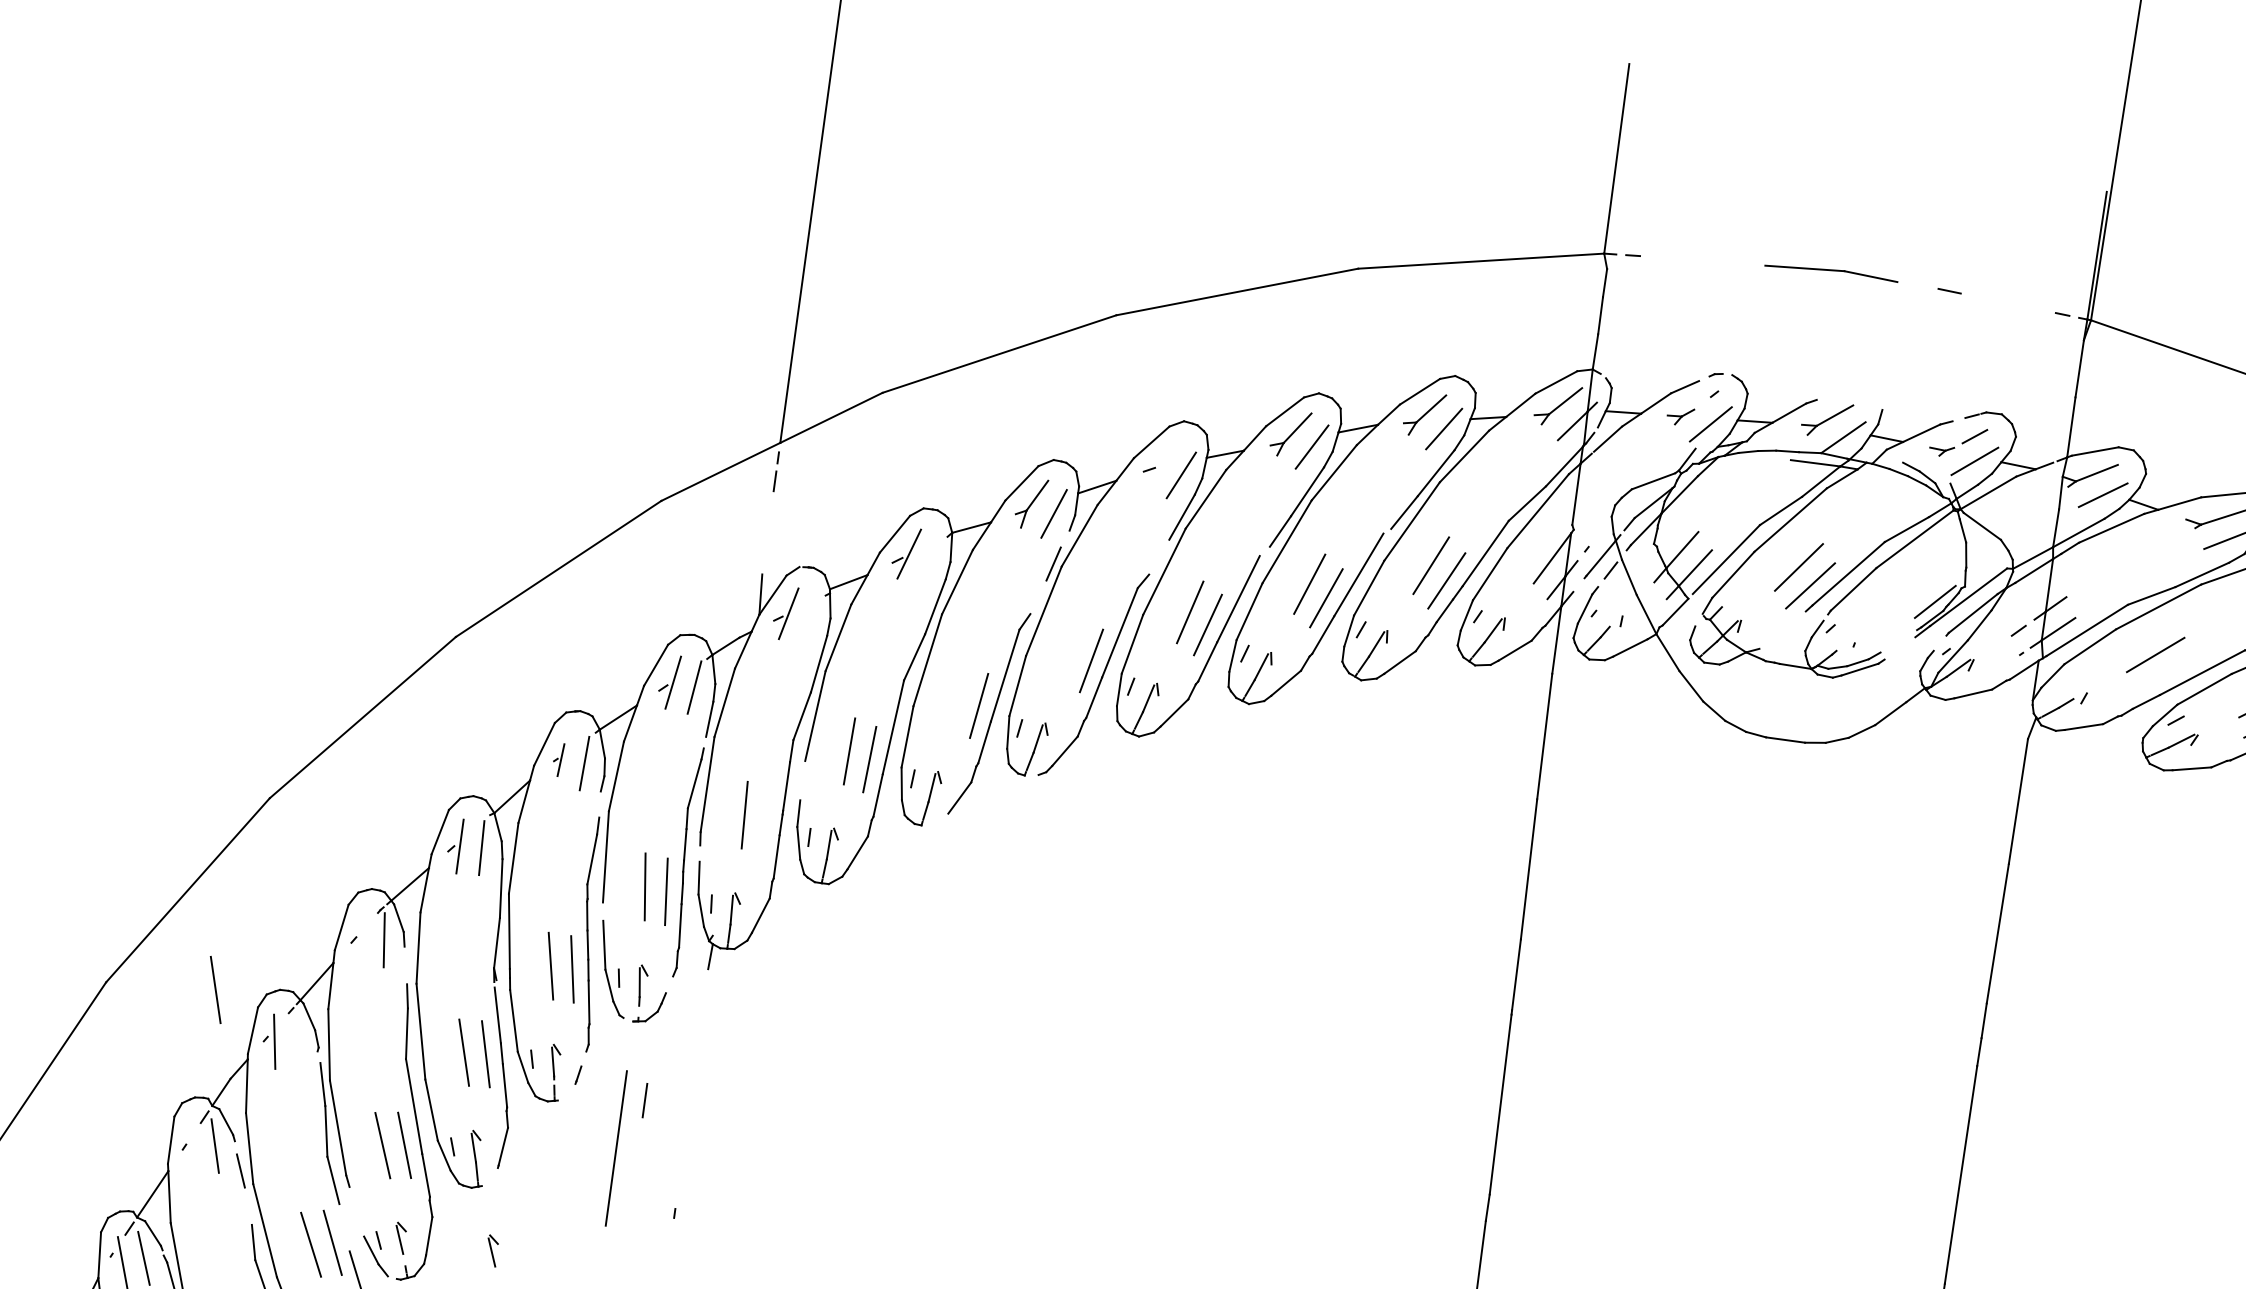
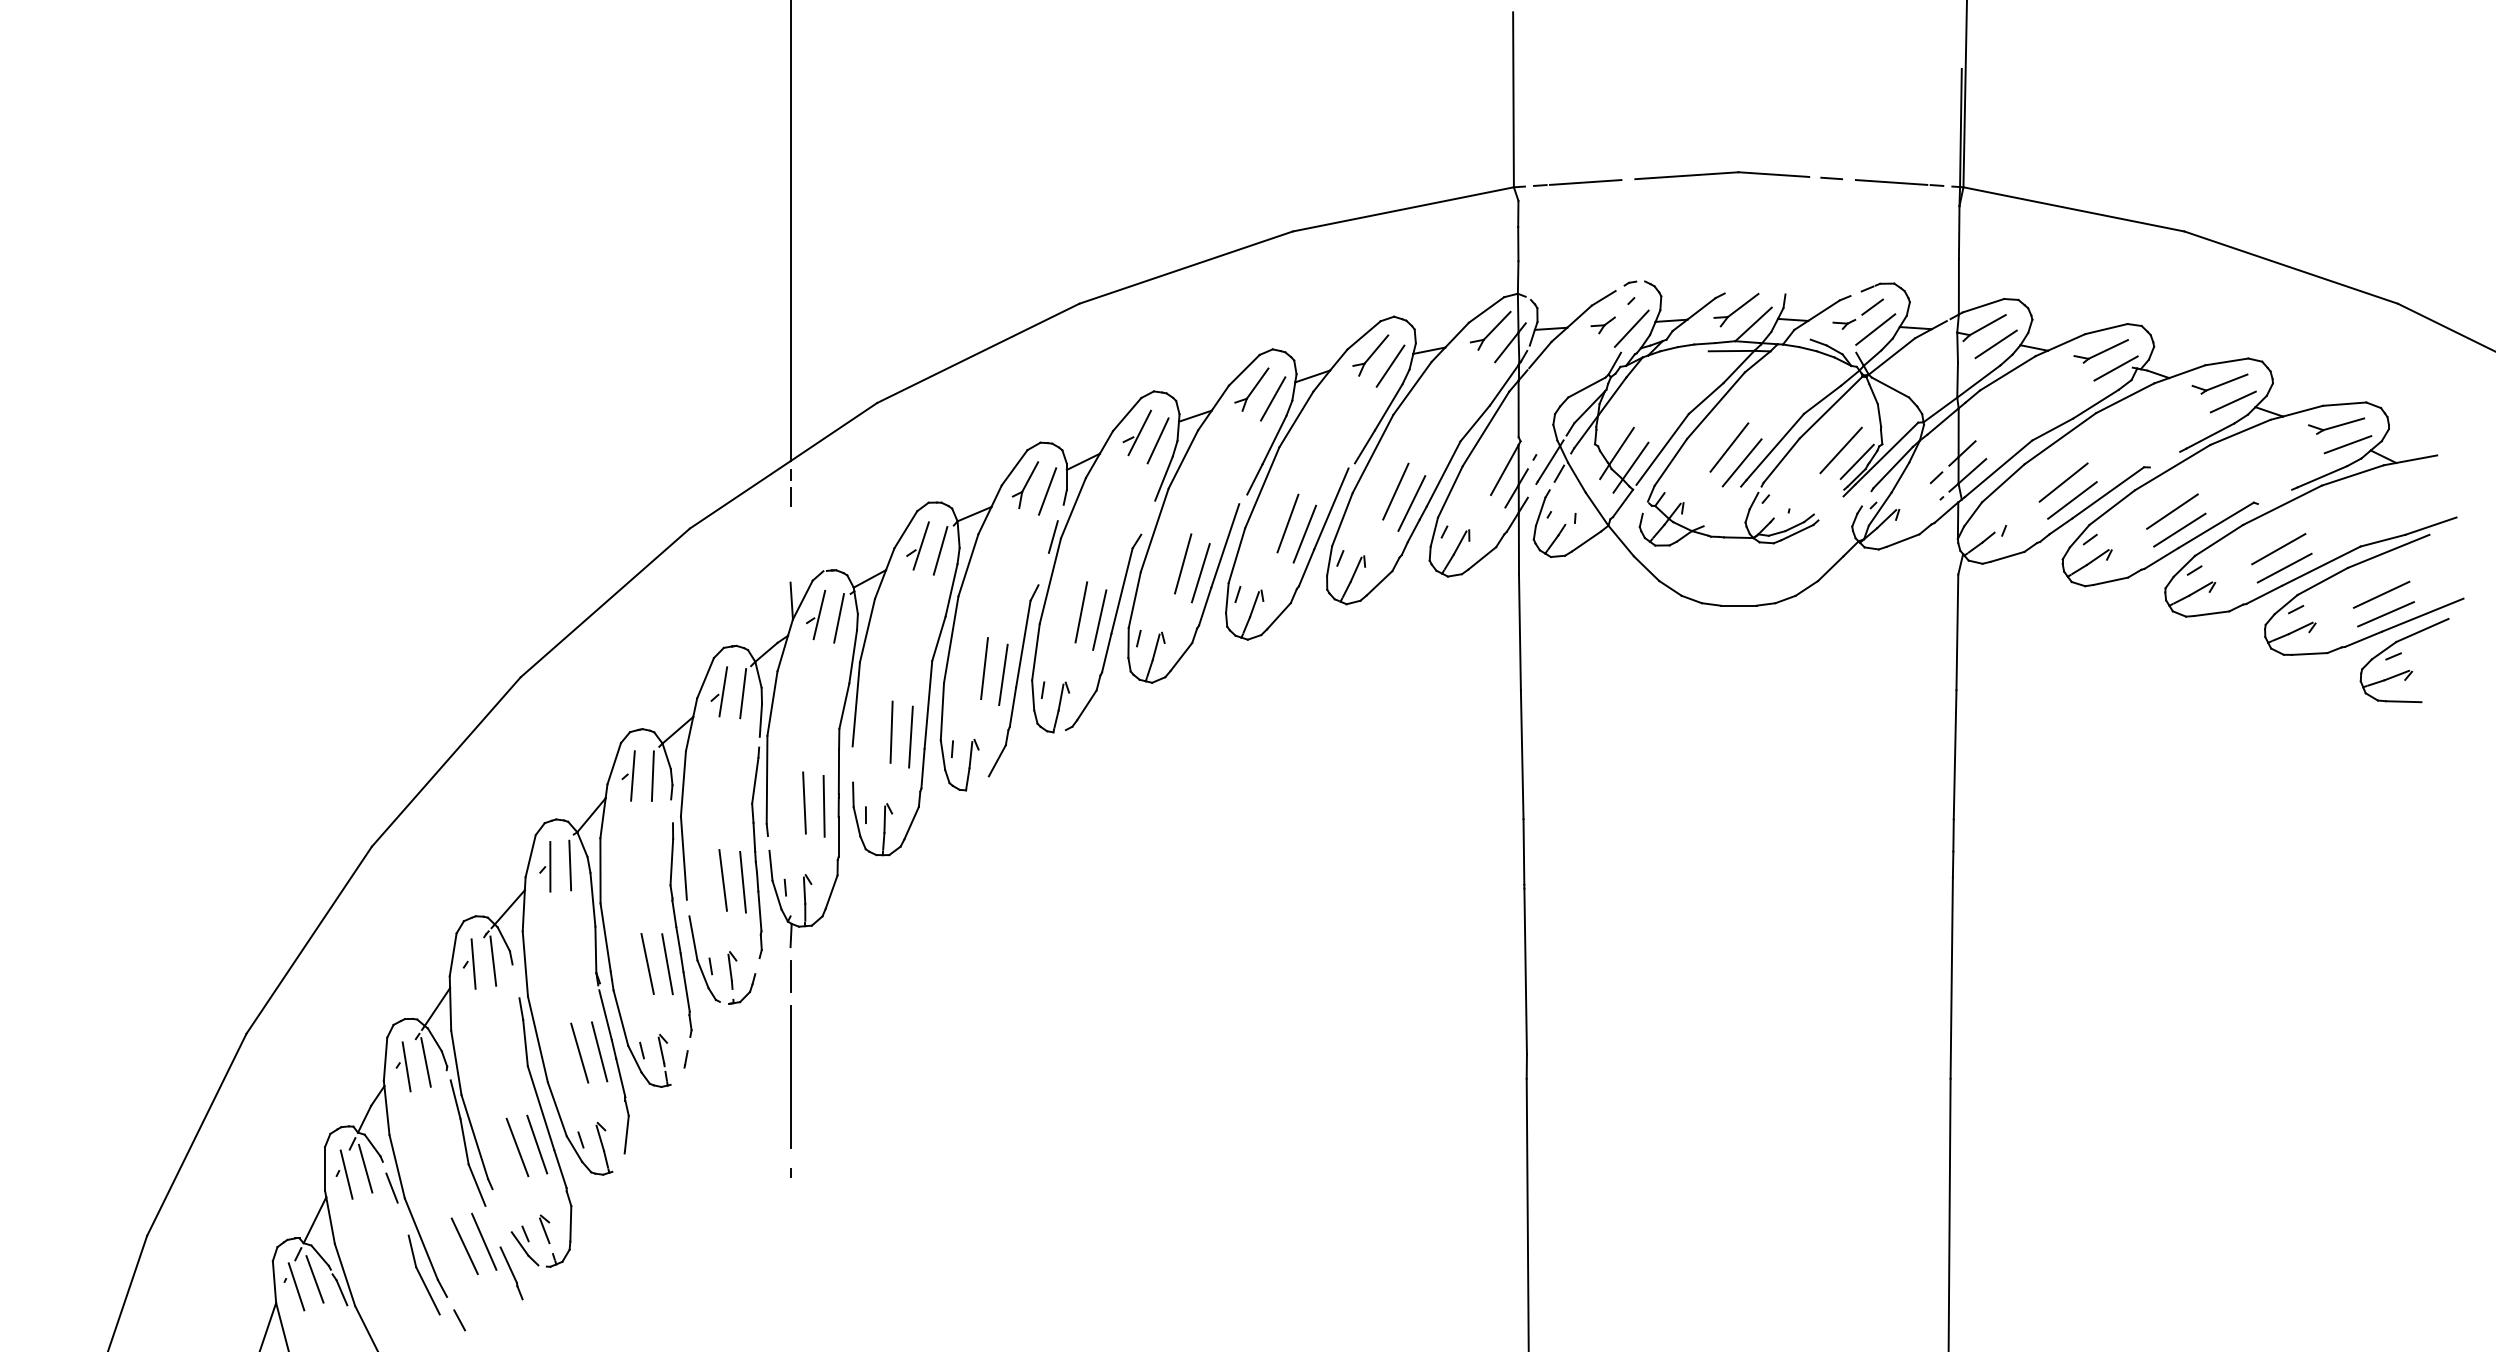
line: (1682, 259) -> (1585, 182), added
part: (1831, 271) -> (1722, 175), size x1.43
line: (2013, 304) -> (1891, 182), added
line: (1162, 463) -> (1139, 432), added
line: (929, 561) -> (940, 550), added
line: (1918, 587) -> (1840, 450), added
line: (808, 620) -> (838, 618), added
line: (1072, 649) -> (1081, 612), added
line: (2162, 675) -> (2072, 500), added
line: (959, 696) -> (984, 668), added
part: (558, 759) -> (628, 775), size x1.67
line: (764, 820) -> (823, 805), added
line: (362, 939) -> (473, 963), added
line: (215, 989) -> (346, 1026), removed
line: (295, 1039) -> (425, 1062), added
line: (644, 1100) -> (790, 976), moved
line: (616, 1147) -> (790, 1076), moved
line: (193, 1149) -> (346, 1174), added
part: (491, 1251) -> (629, 1229), removed

